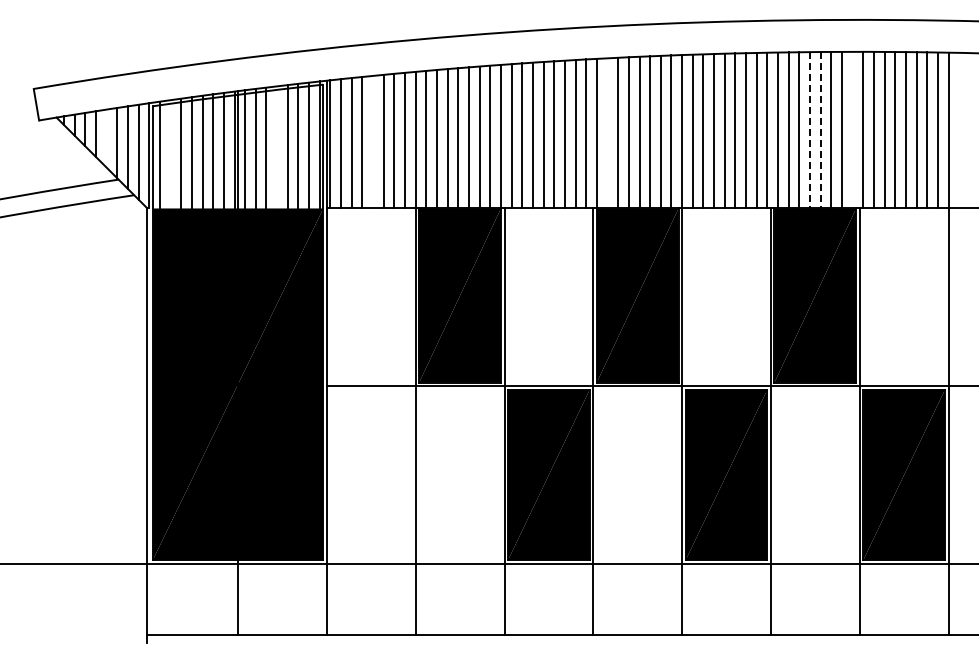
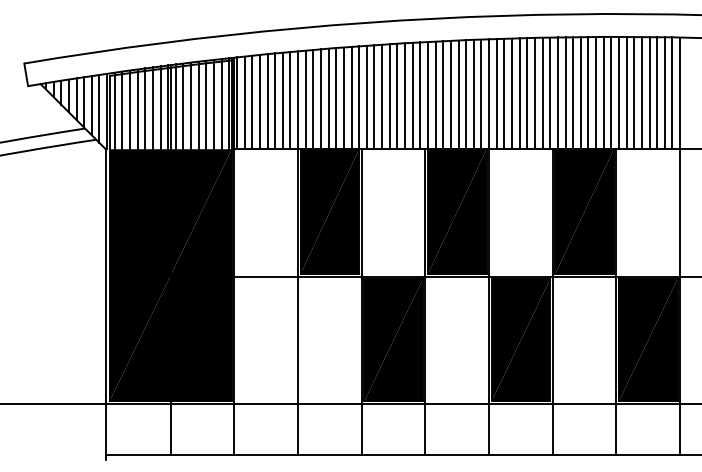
line: (852, 129) -> (611, 92), added
line: (810, 130) -> (581, 93), dashed -> solid
line: (820, 130) -> (588, 93), dashed -> solid
line: (607, 133) -> (435, 95), added
line: (106, 138) -> (76, 99), added
line: (373, 141) -> (267, 101), added
line: (277, 147) -> (199, 105), added
line: (170, 154) -> (122, 110), added

